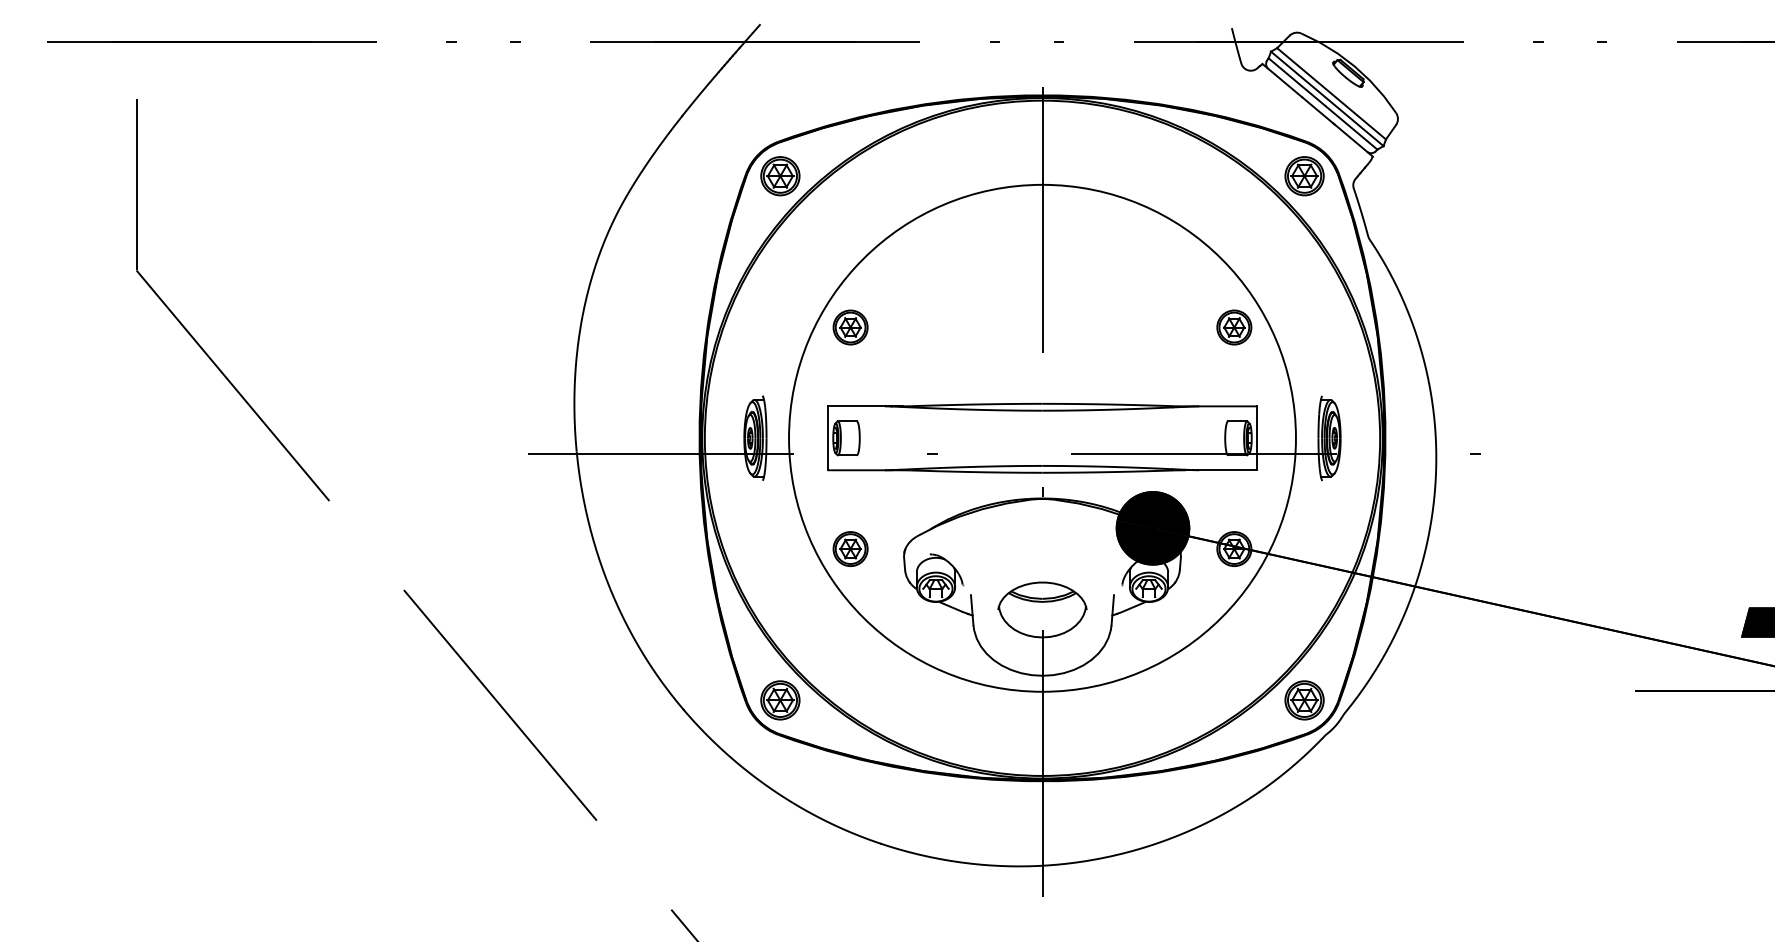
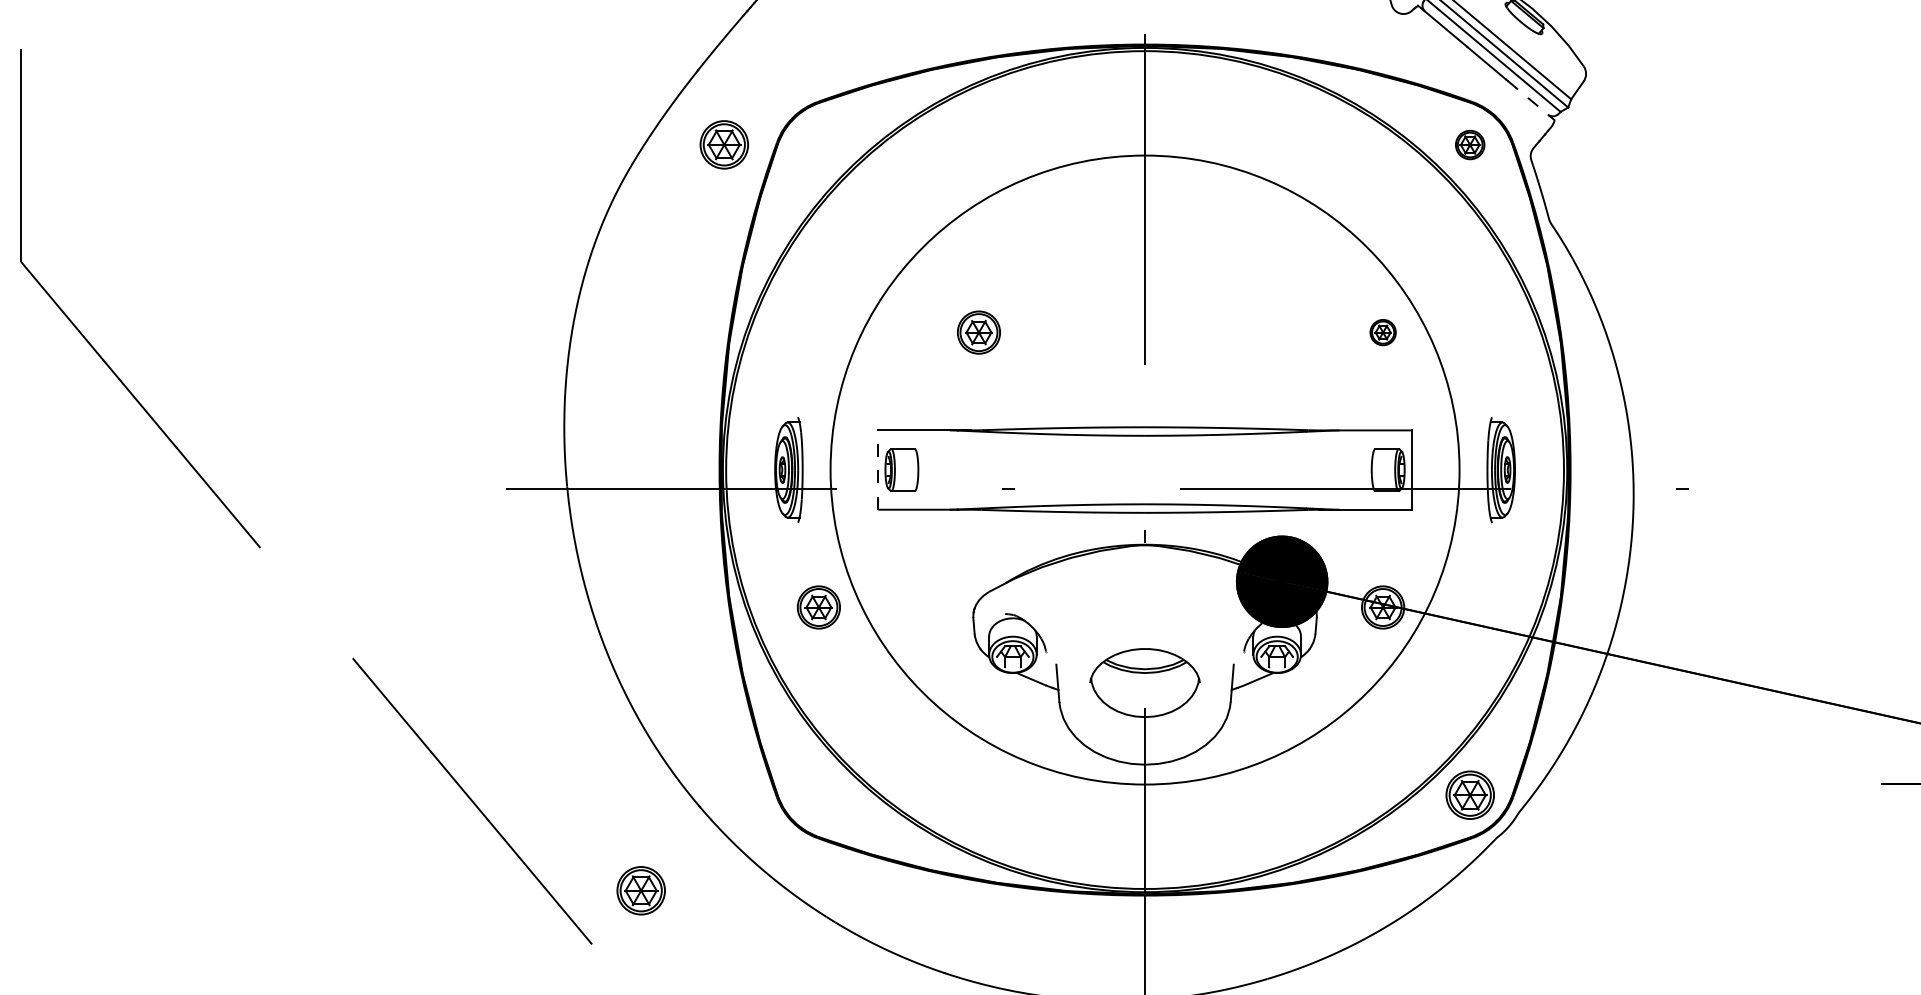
line: (1353, 140) -> (1530, 100), solid -> dashed
part: (780, 176) -> (724, 145), moved
part: (1304, 176) -> (1470, 145), size x0.6
part: (850, 327) -> (978, 332), moved
part: (1234, 327) -> (1383, 332), size x0.6
line: (827, 438) -> (878, 470), solid -> dashed
part: (850, 548) -> (818, 606), moved
part: (780, 700) -> (641, 890), moved

